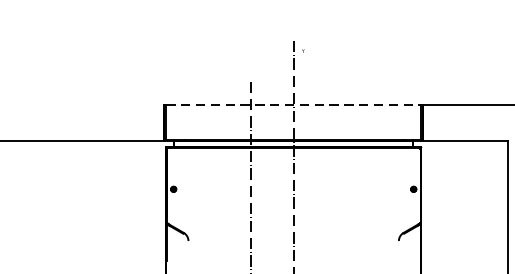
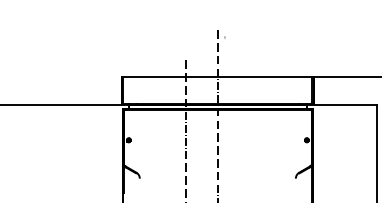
line: (293, 104) -> (217, 77), dashed -> solid

